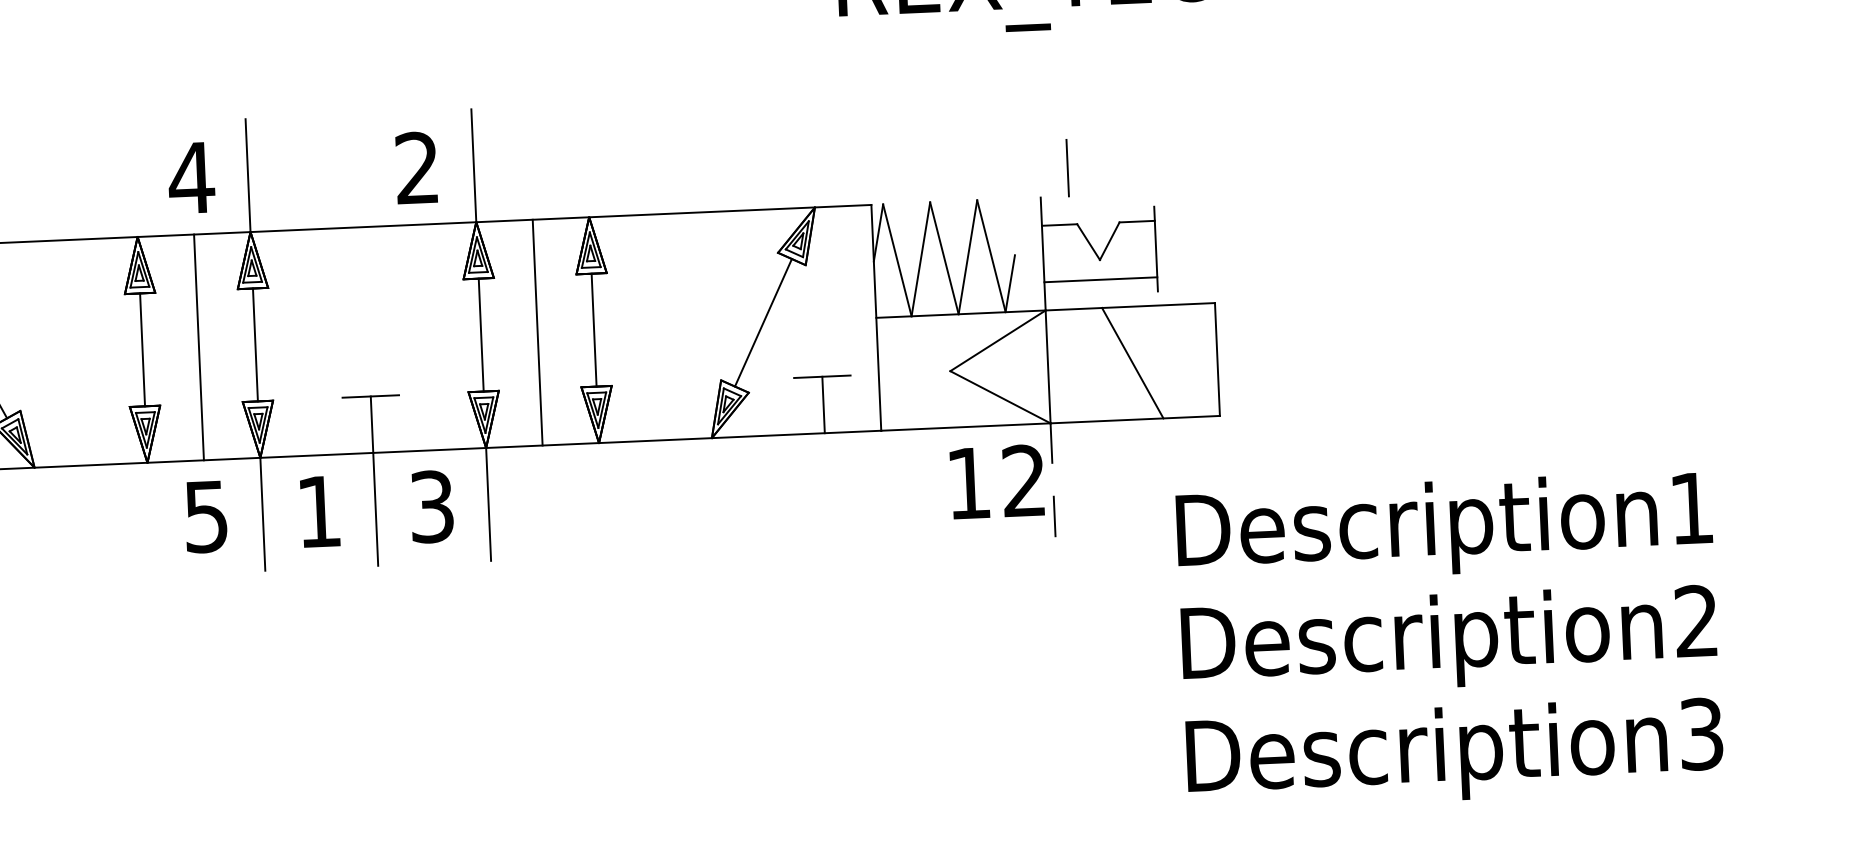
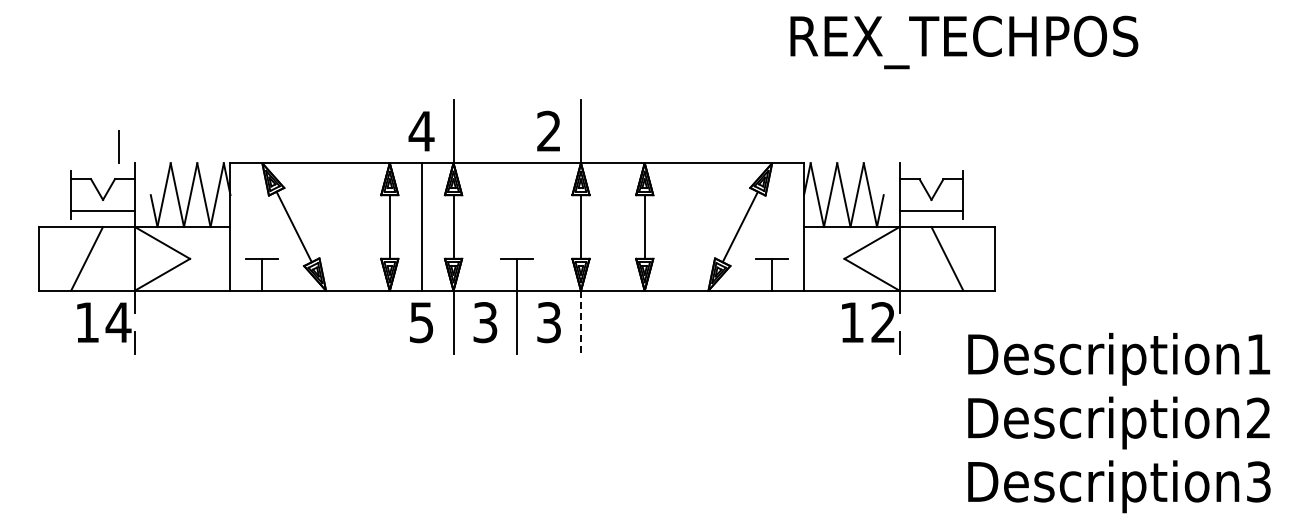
line: (1067, 168) -> (915, 147), removed
line: (536, 331) -> (612, 226), removed
line: (489, 504) -> (581, 322), solid -> dashed
text: (319, 511) -> (485, 322), 1 -> 3

